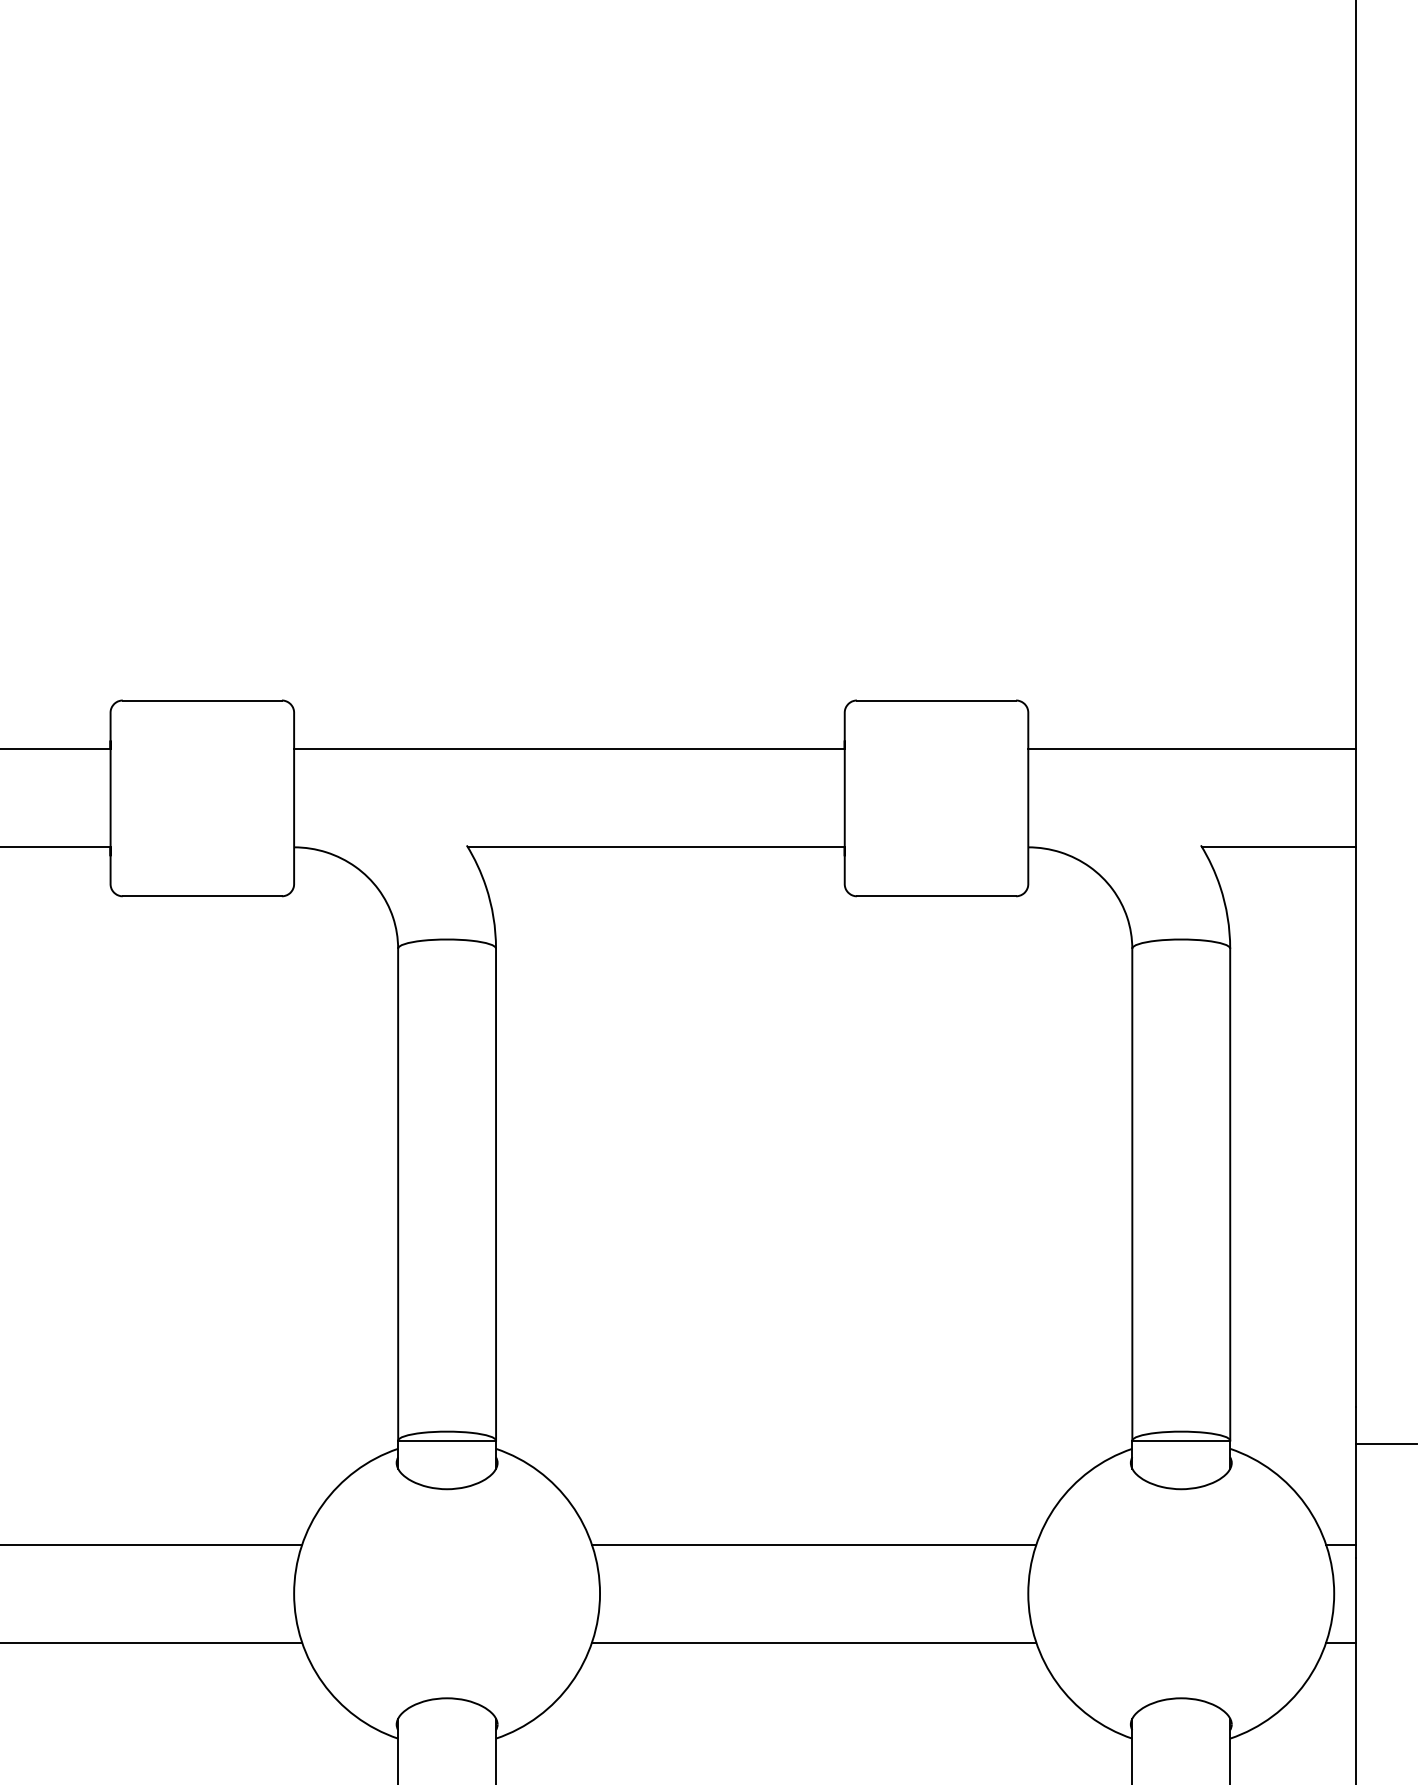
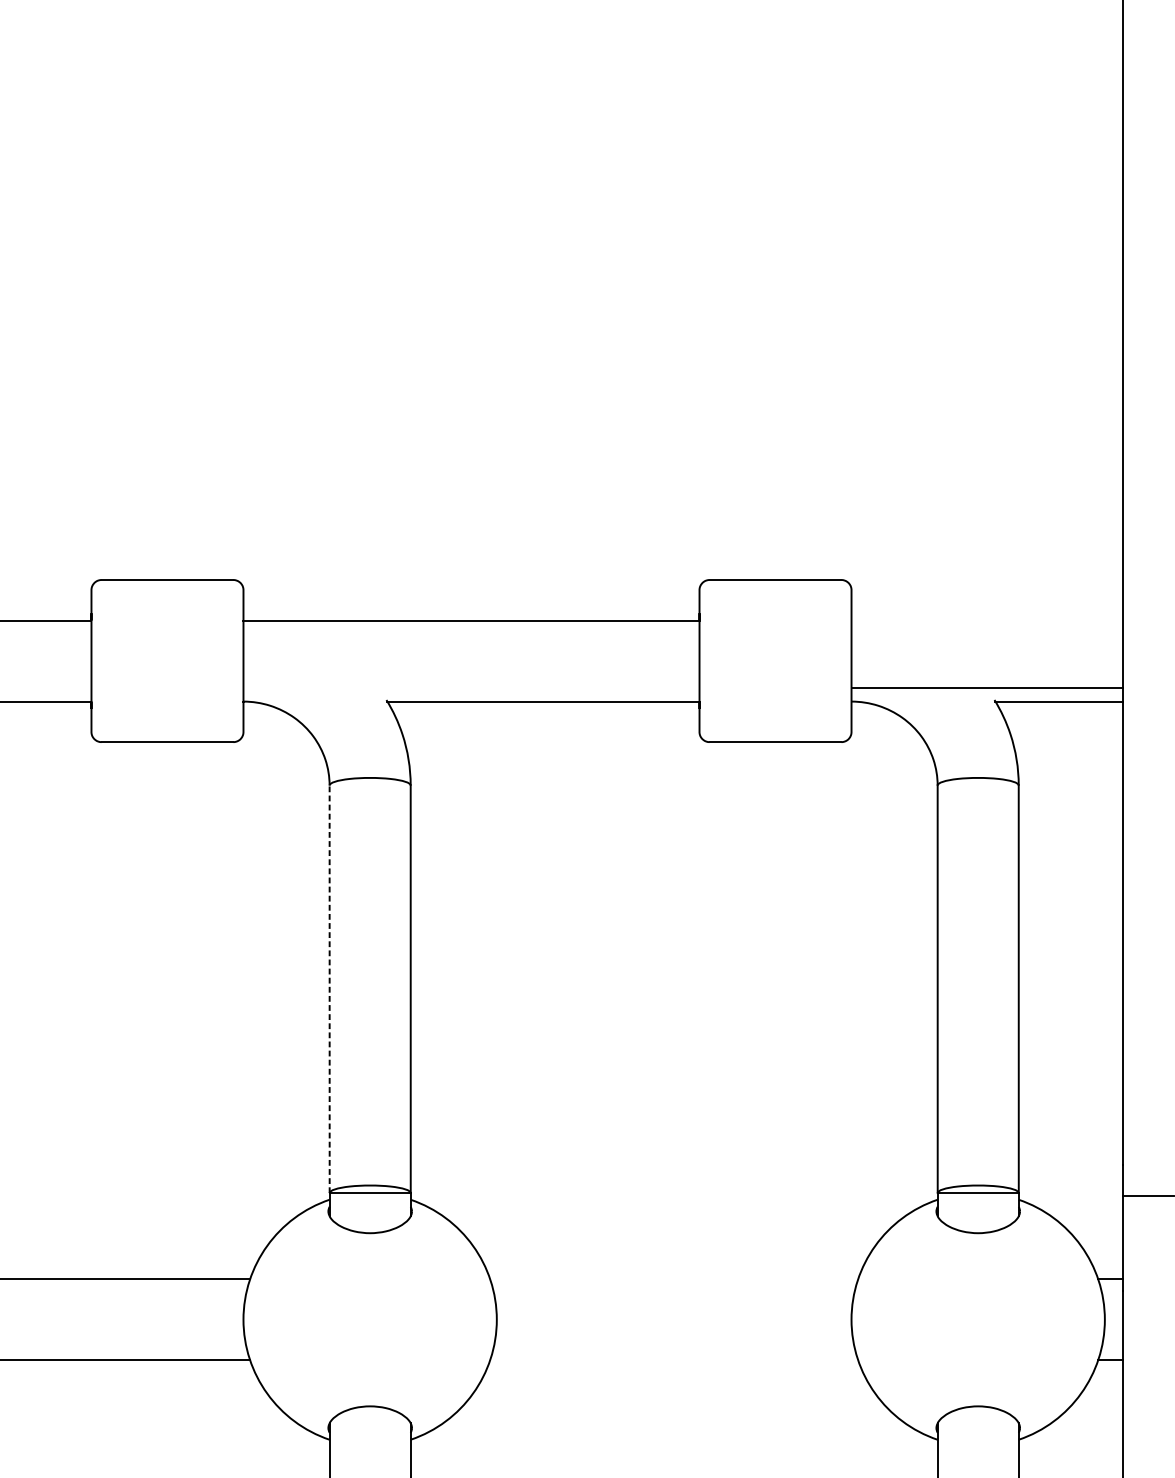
line: (1192, 749) -> (987, 688), moved
line: (398, 1194) -> (329, 989), solid -> dashed
line: (814, 1544) -> (674, 1278), removed
line: (814, 1642) -> (674, 1360), removed

